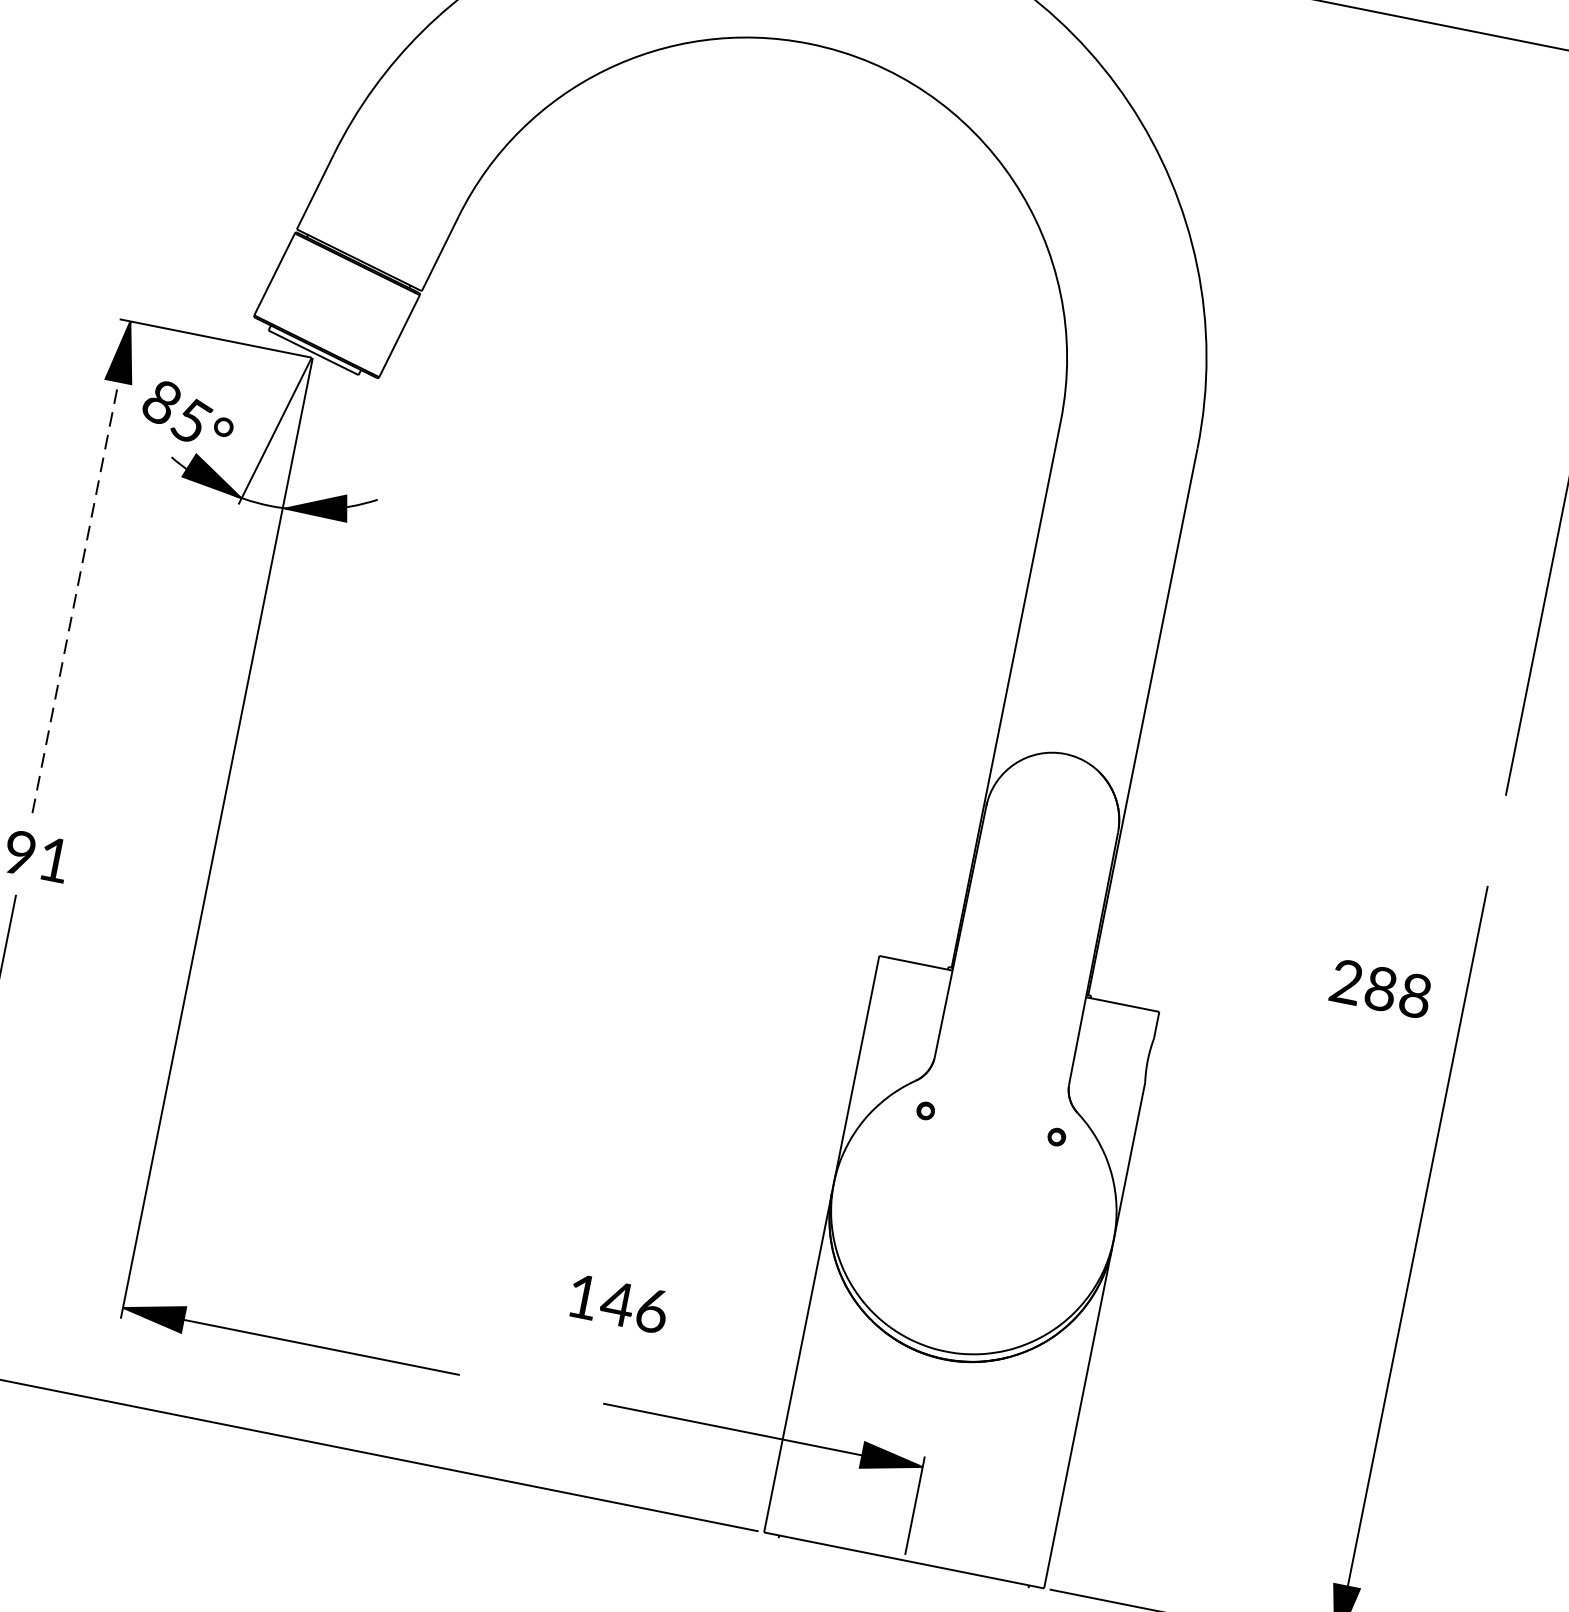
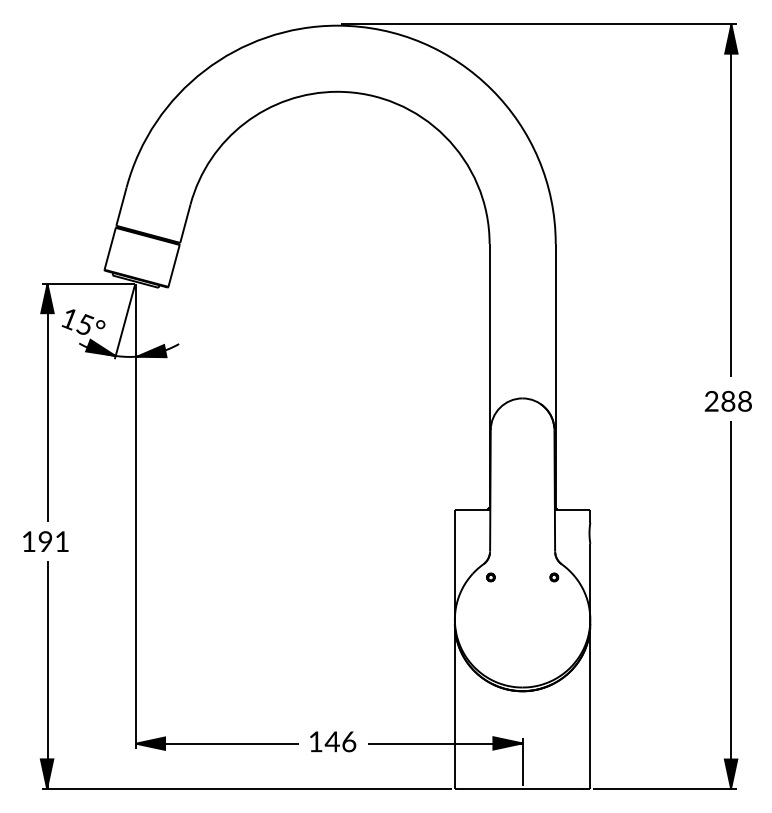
text: (161, 403) -> (69, 319), 85° -> 15°
line: (81, 568) -> (47, 403), dashed -> solid
text: (1379, 986) -> (727, 400), moved
text: (619, 1303) -> (333, 741), moved

